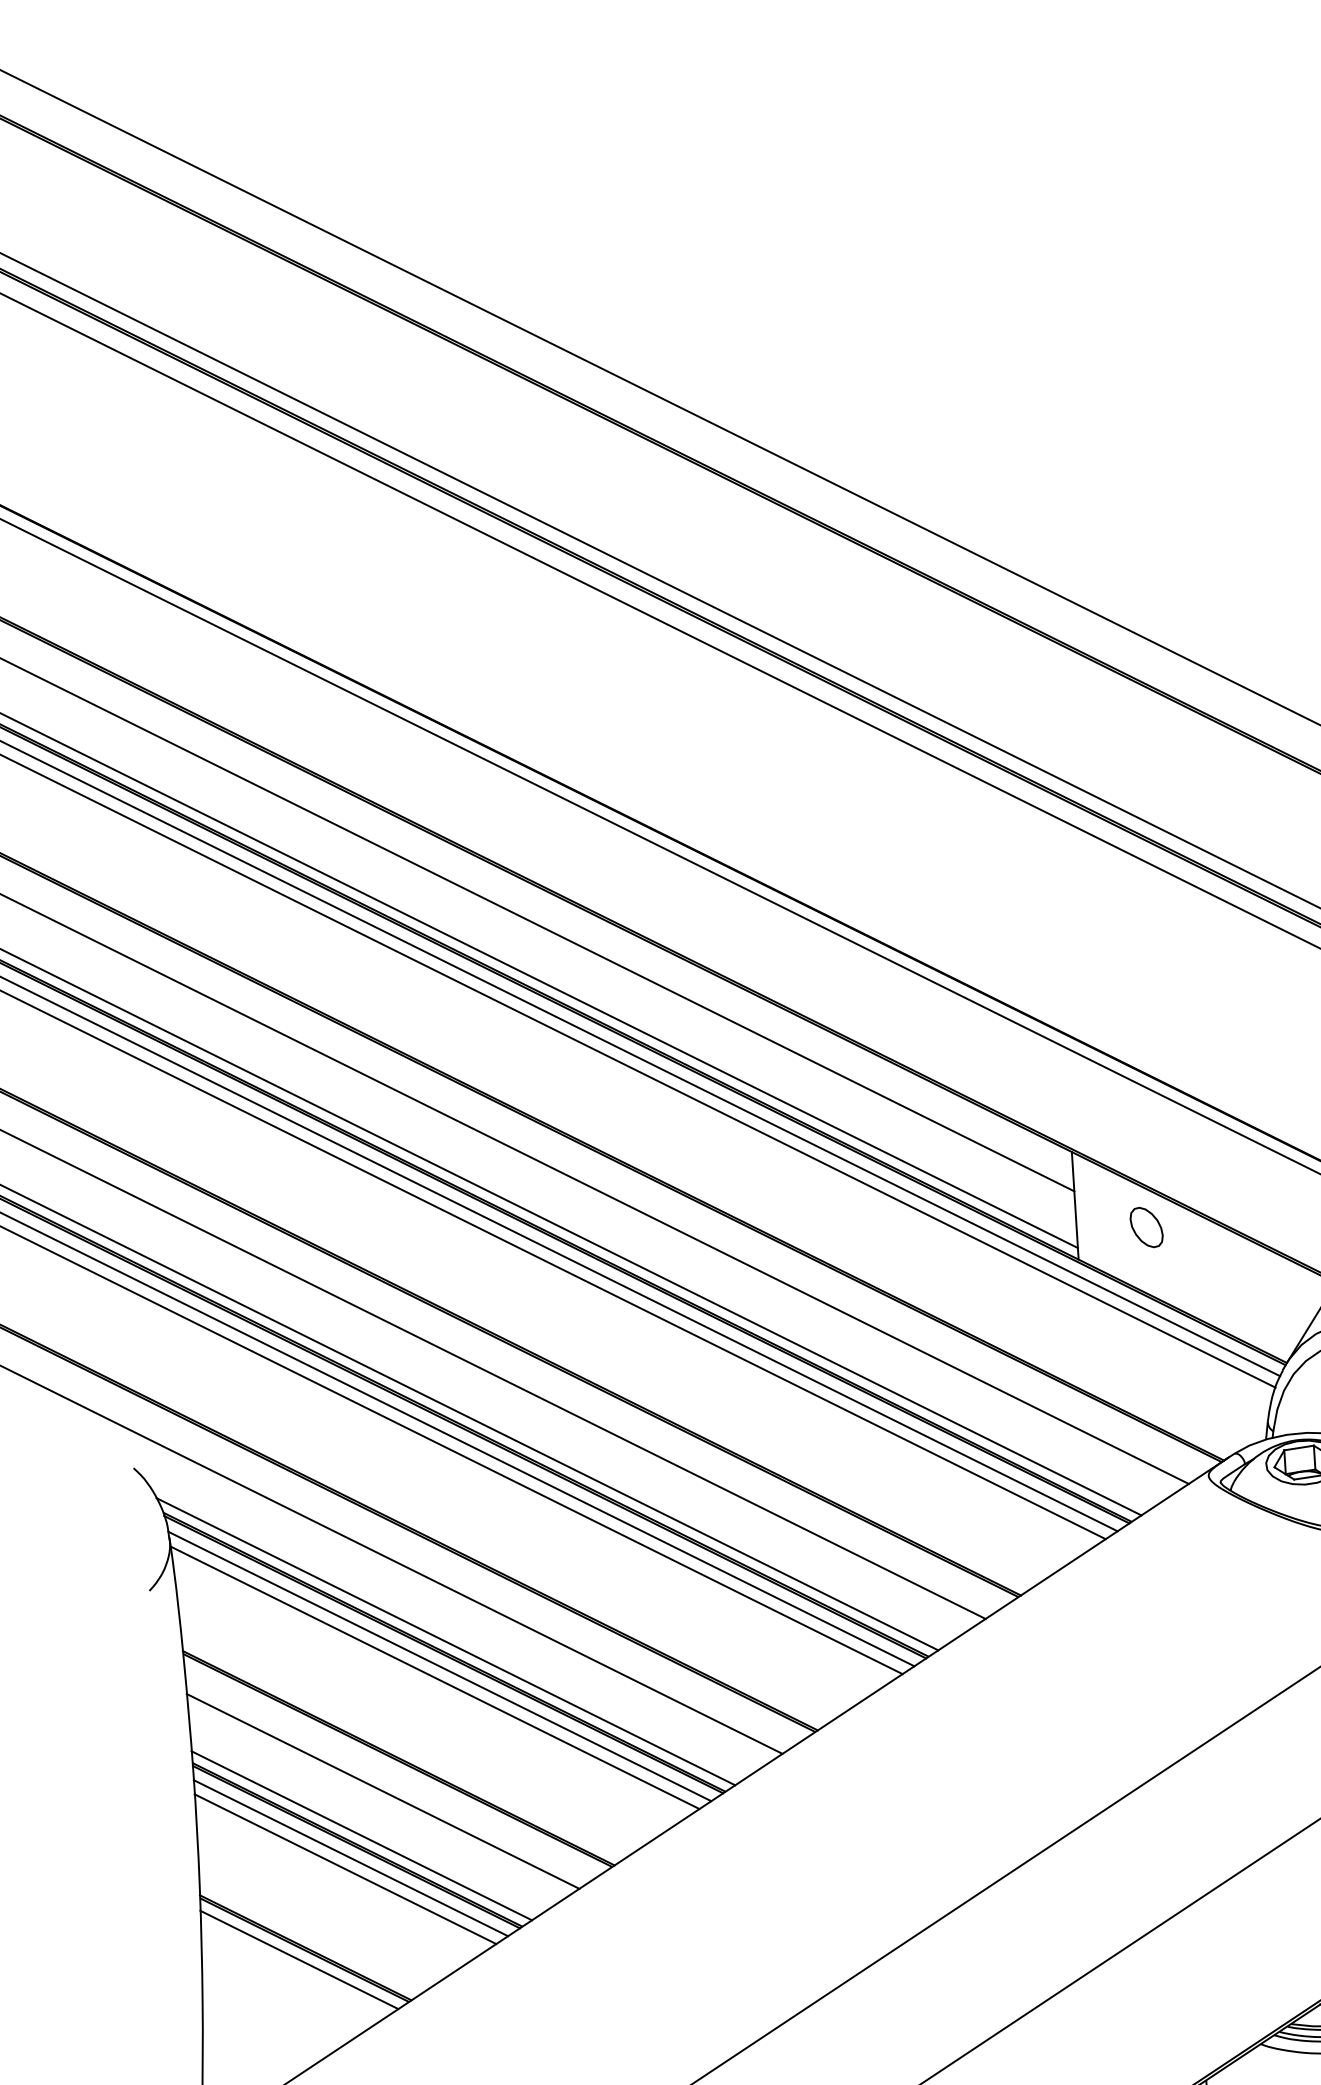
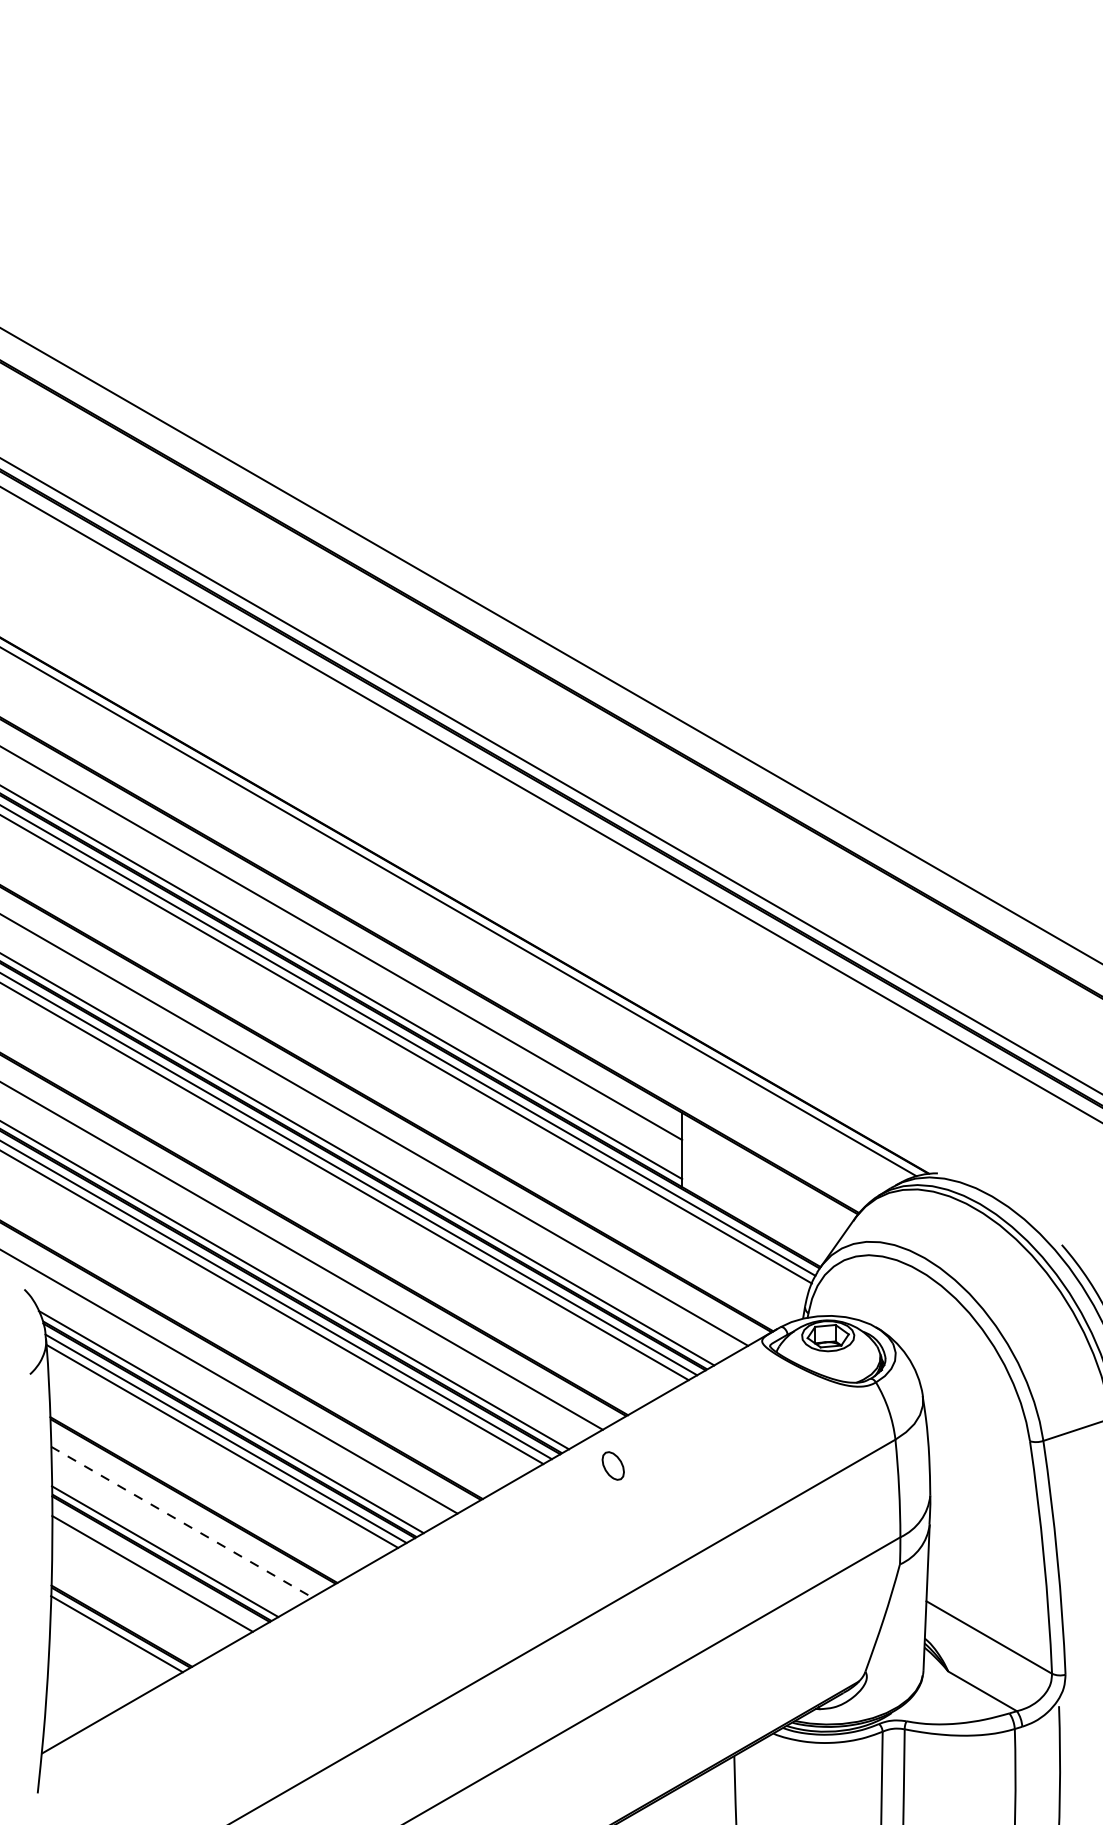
part: (1145, 1226) -> (612, 1465), moved
line: (382, 1791) -> (181, 1522), solid -> dashed
line: (350, 1858) -> (156, 1566), removed

